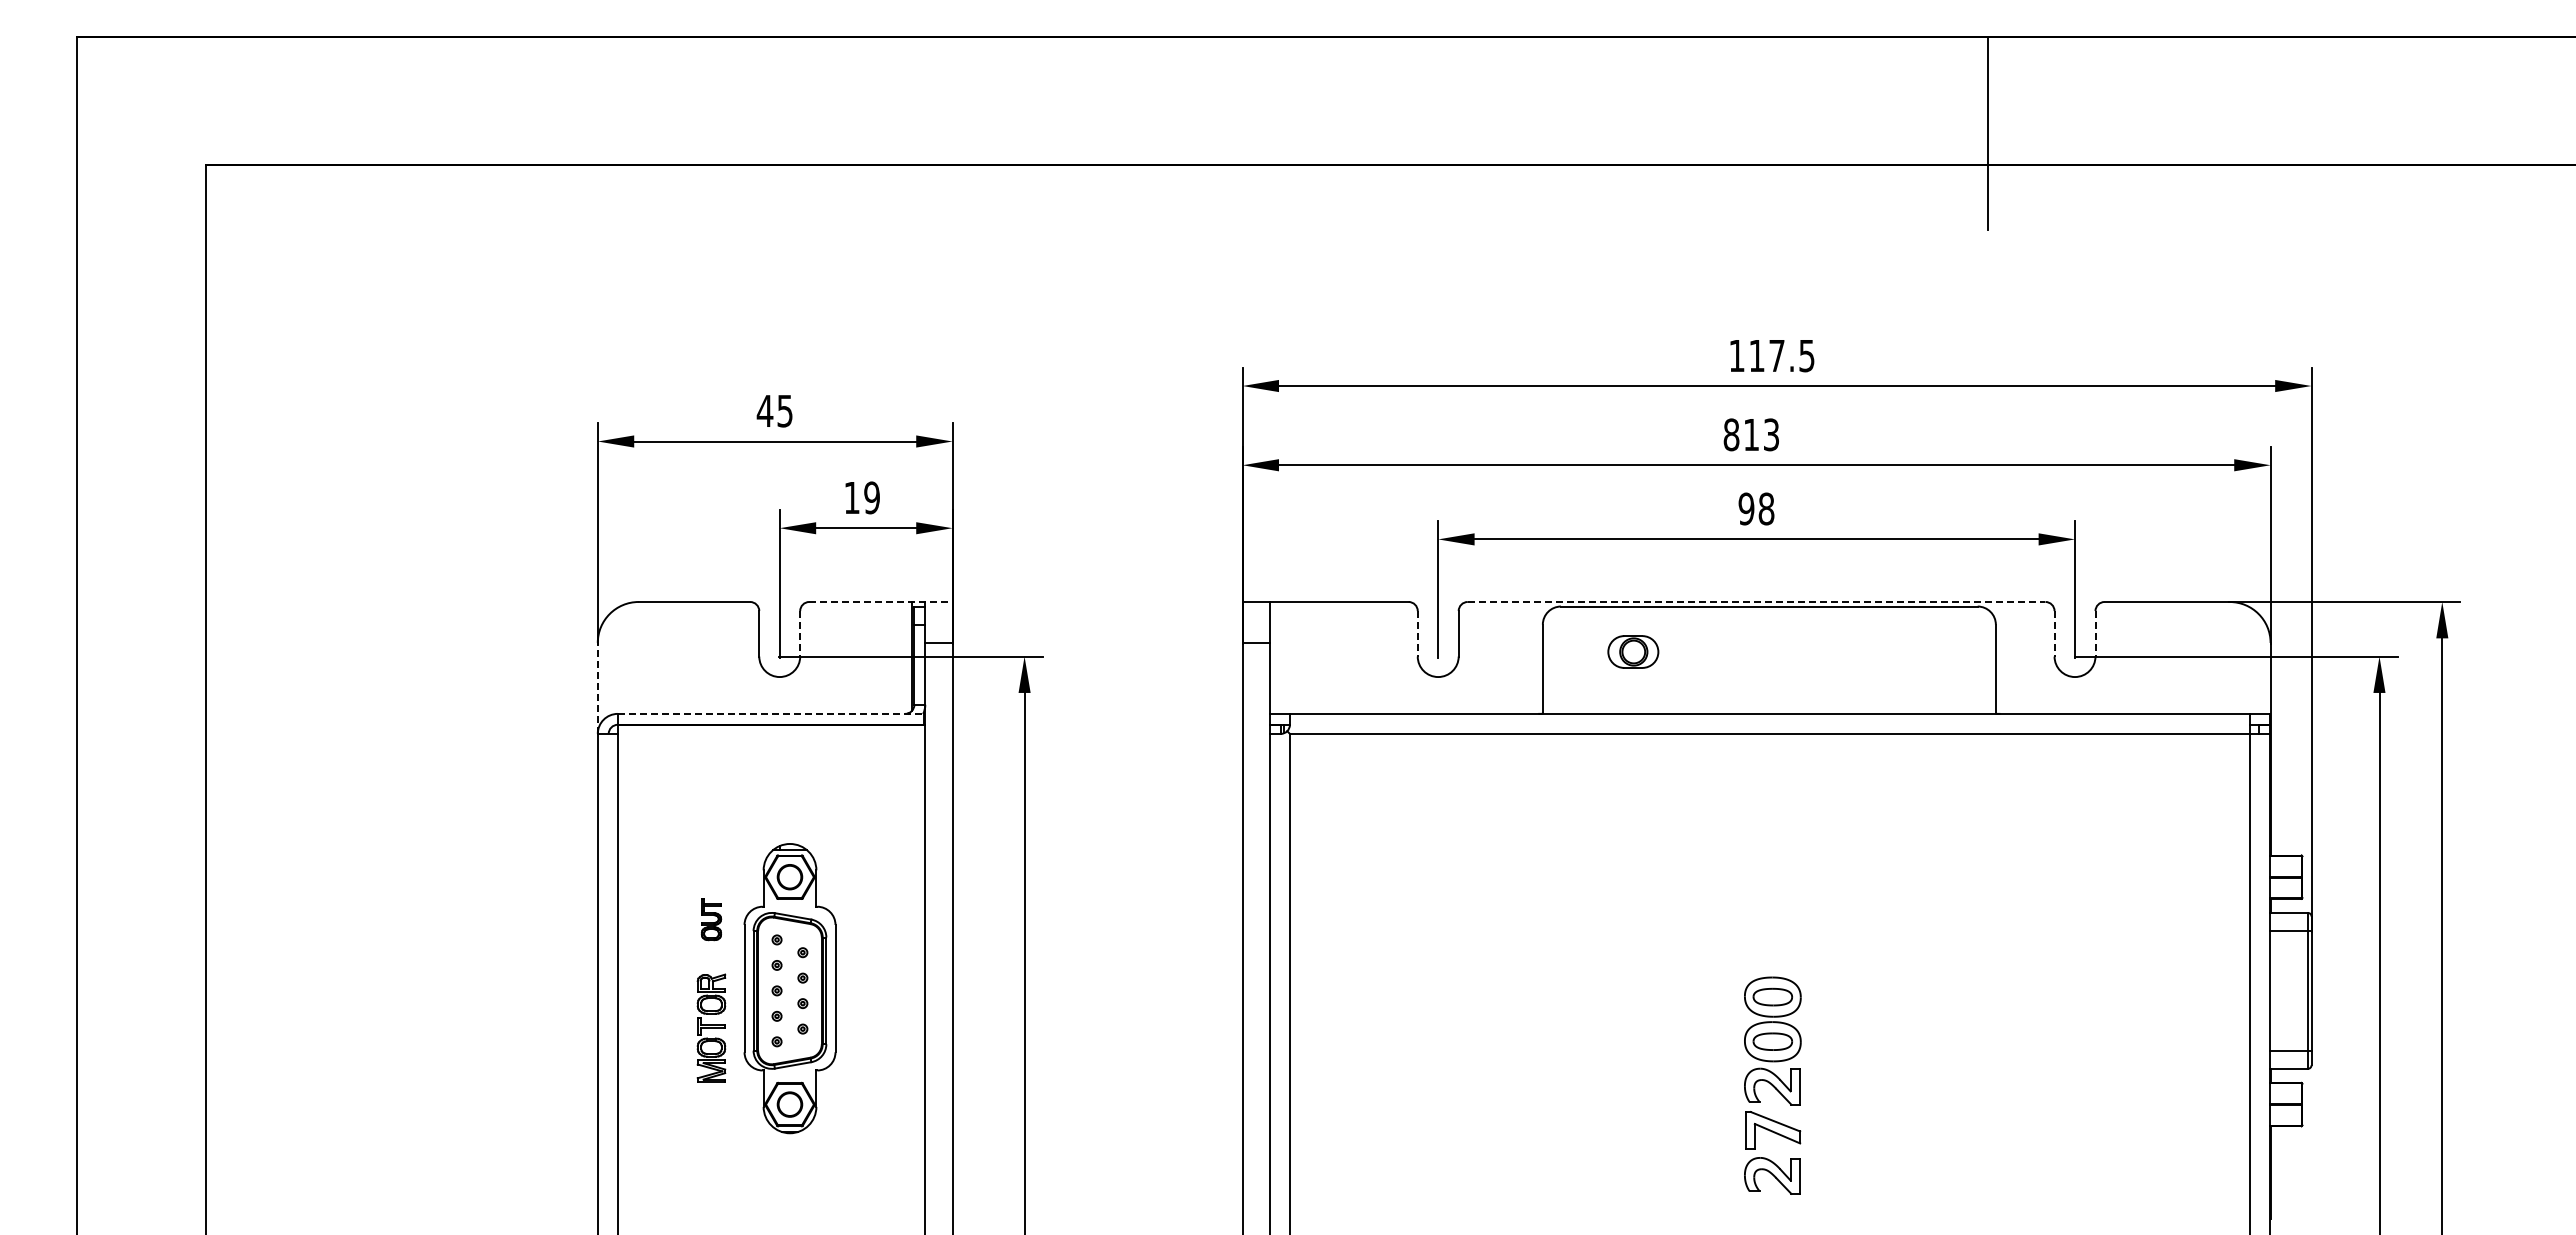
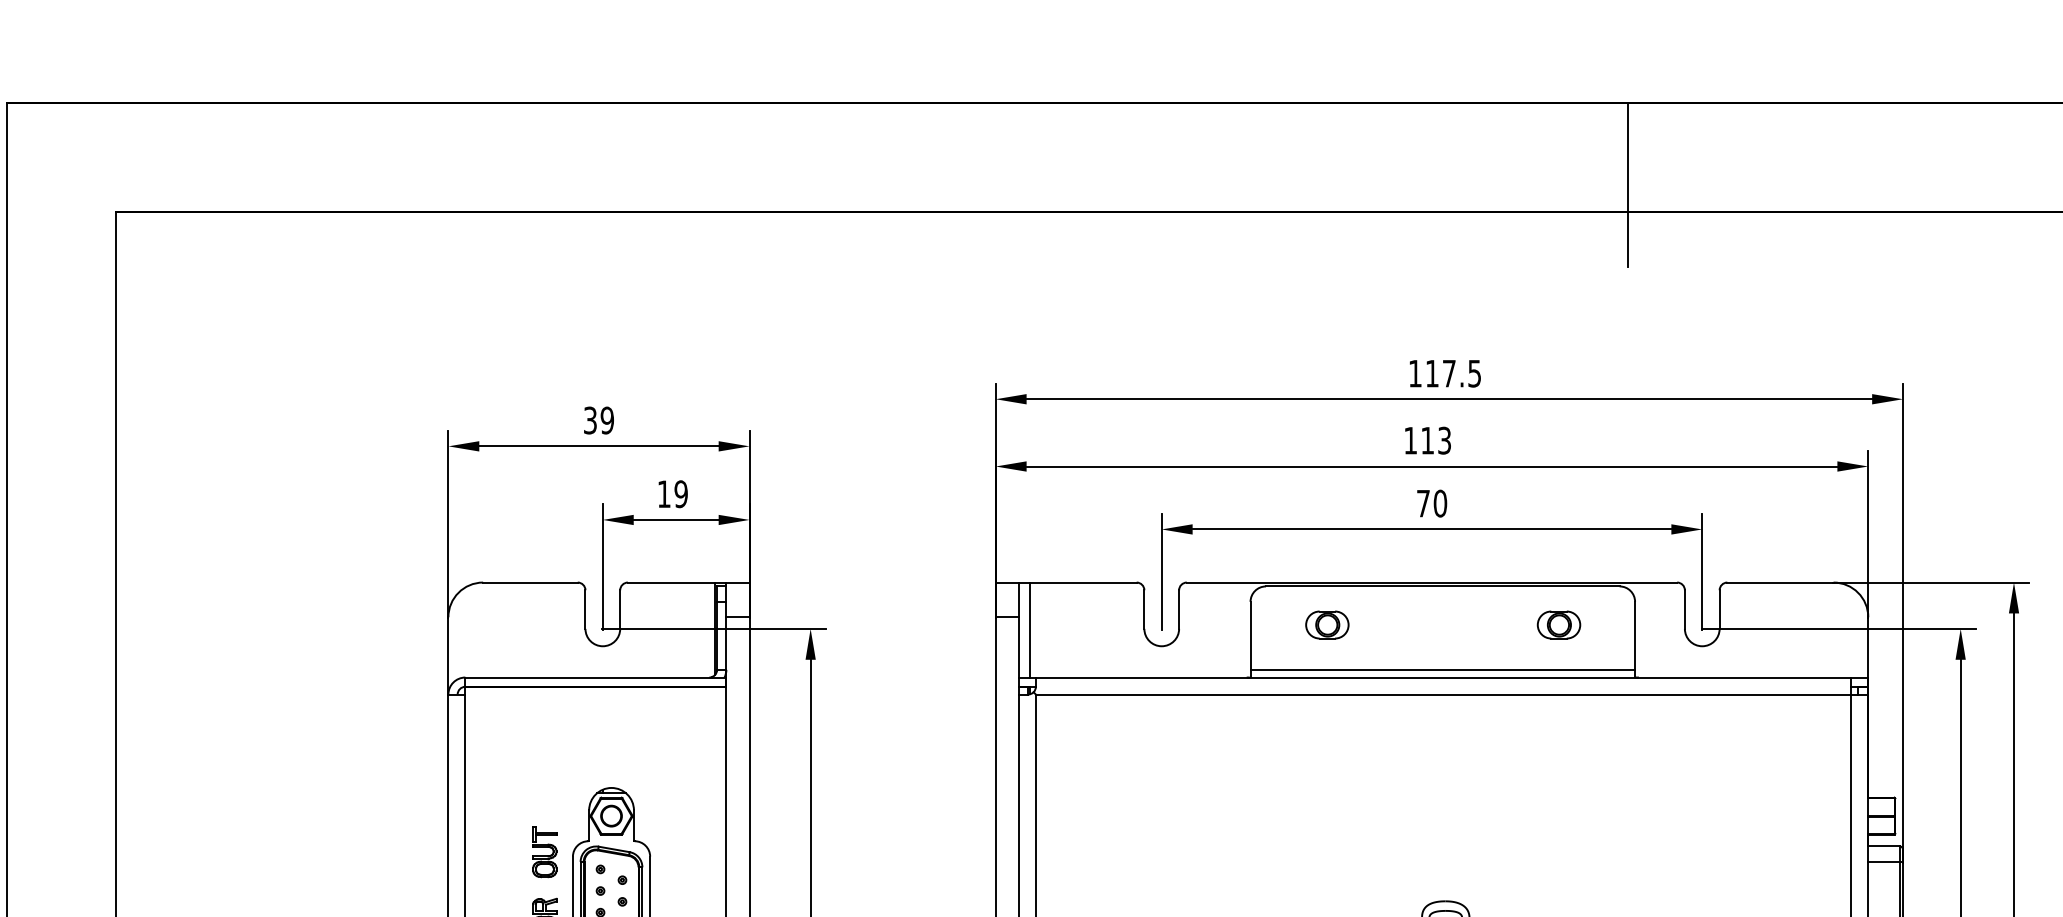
text: (774, 410) -> (598, 420), 45 -> 39
text: (1731, 434) -> (1410, 440), 813 -> 113
text: (1756, 508) -> (1431, 503), 98 -> 70
line: (880, 601) -> (688, 582), dashed -> solid
line: (1756, 601) -> (1431, 582), dashed -> solid
line: (800, 633) -> (620, 609), dashed -> solid
line: (1417, 633) -> (1144, 609), dashed -> solid
line: (2054, 633) -> (1684, 609), dashed -> solid
line: (2095, 633) -> (1719, 609), dashed -> solid
part: (1906, 651) -> (1559, 624), added
line: (1283, 657) -> (1030, 629), added
line: (597, 687) -> (448, 655), dashed -> solid
line: (1768, 704) -> (1442, 669), added
line: (771, 713) -> (595, 677), dashed -> solid
part: (711, 919) -> (544, 852), size x1.43

